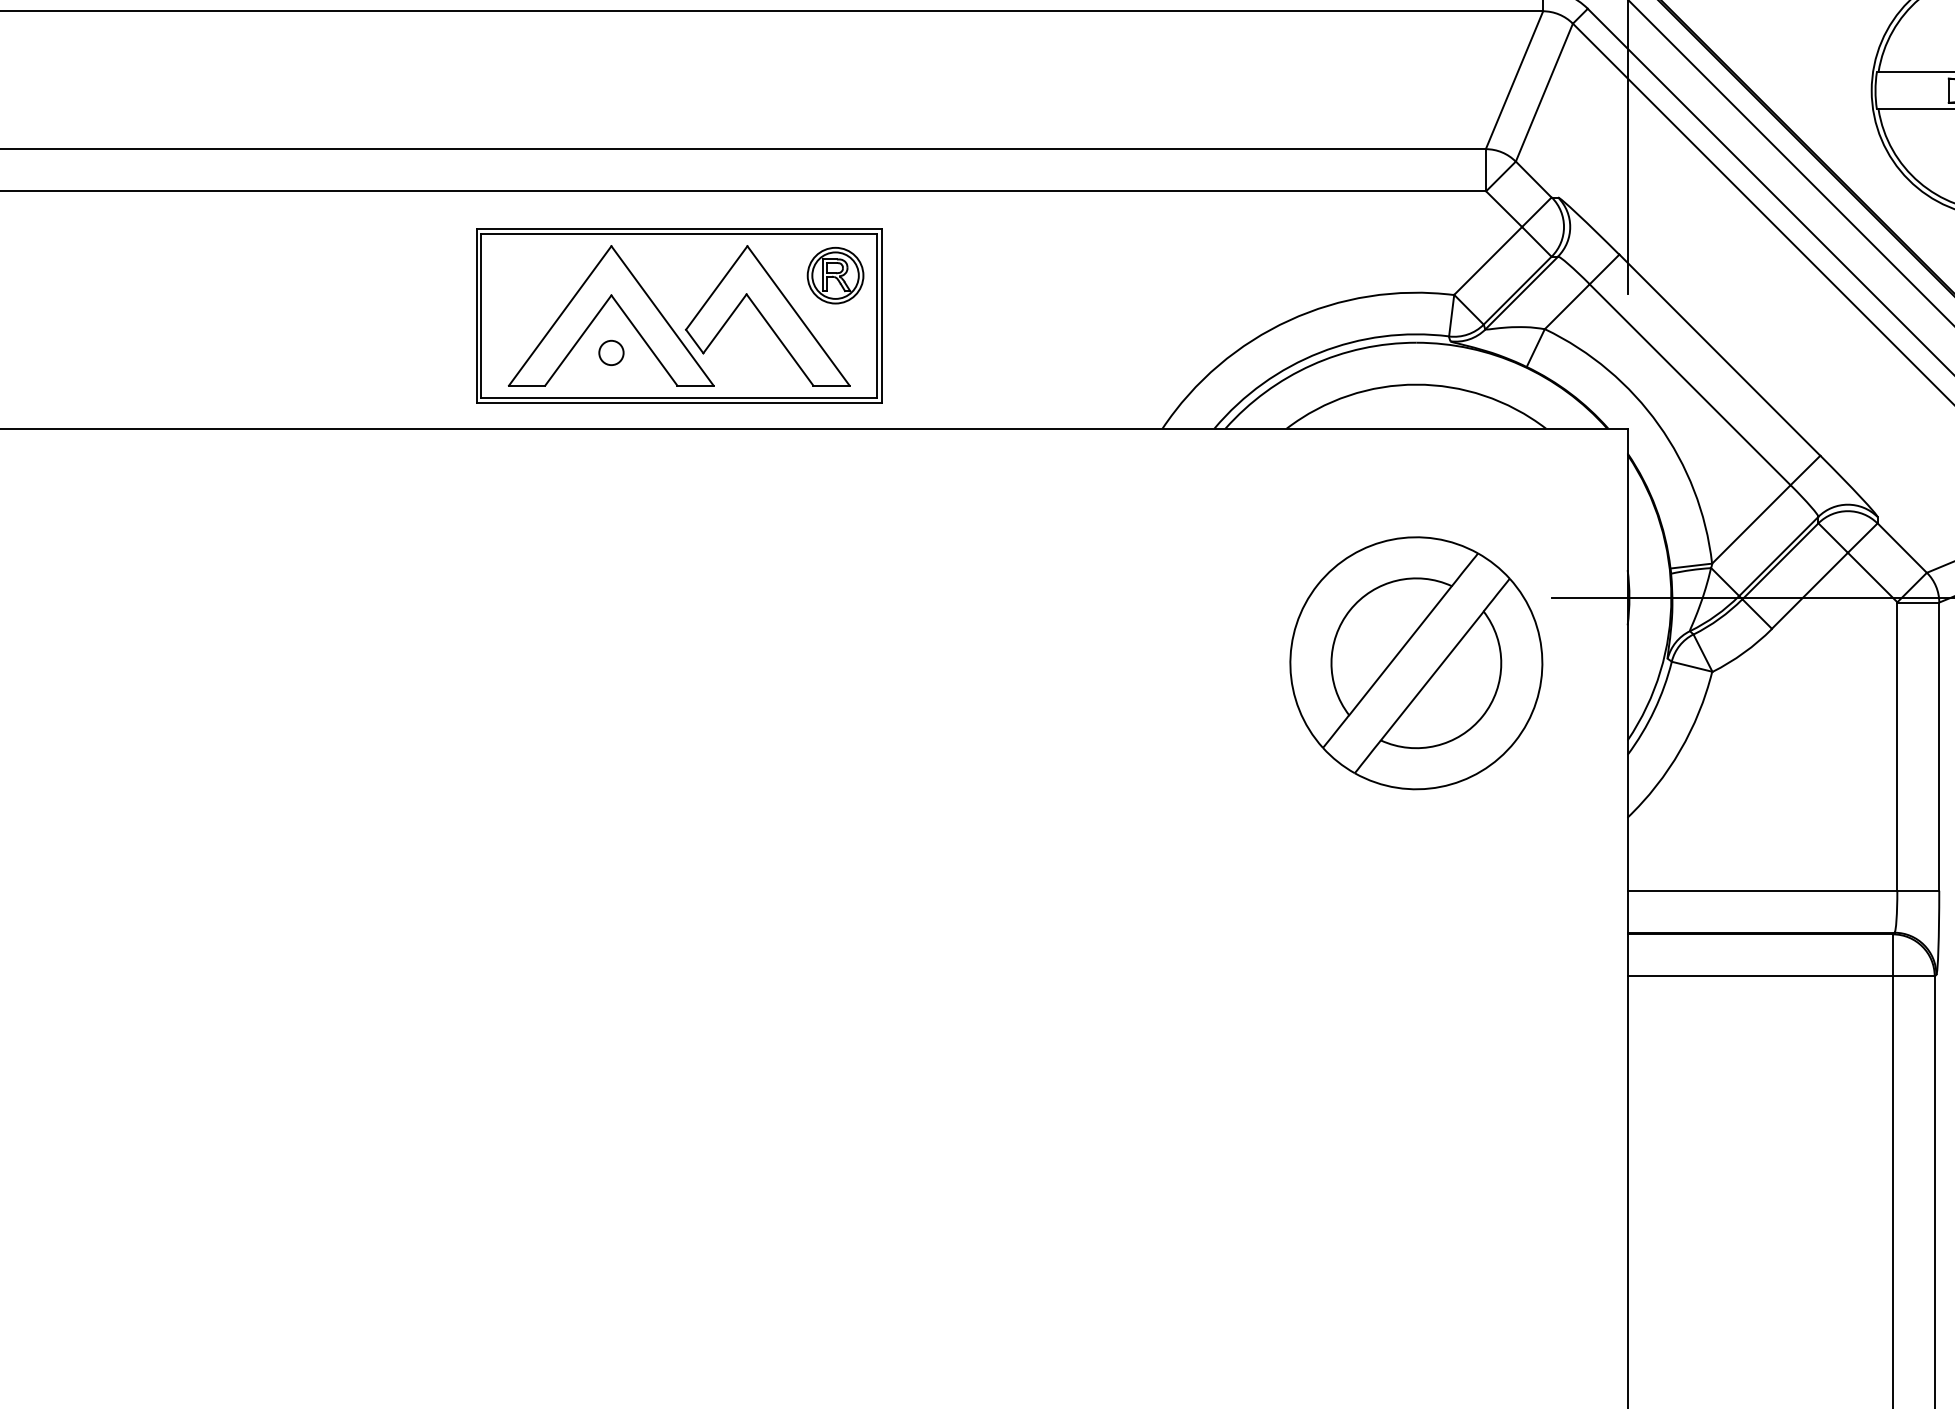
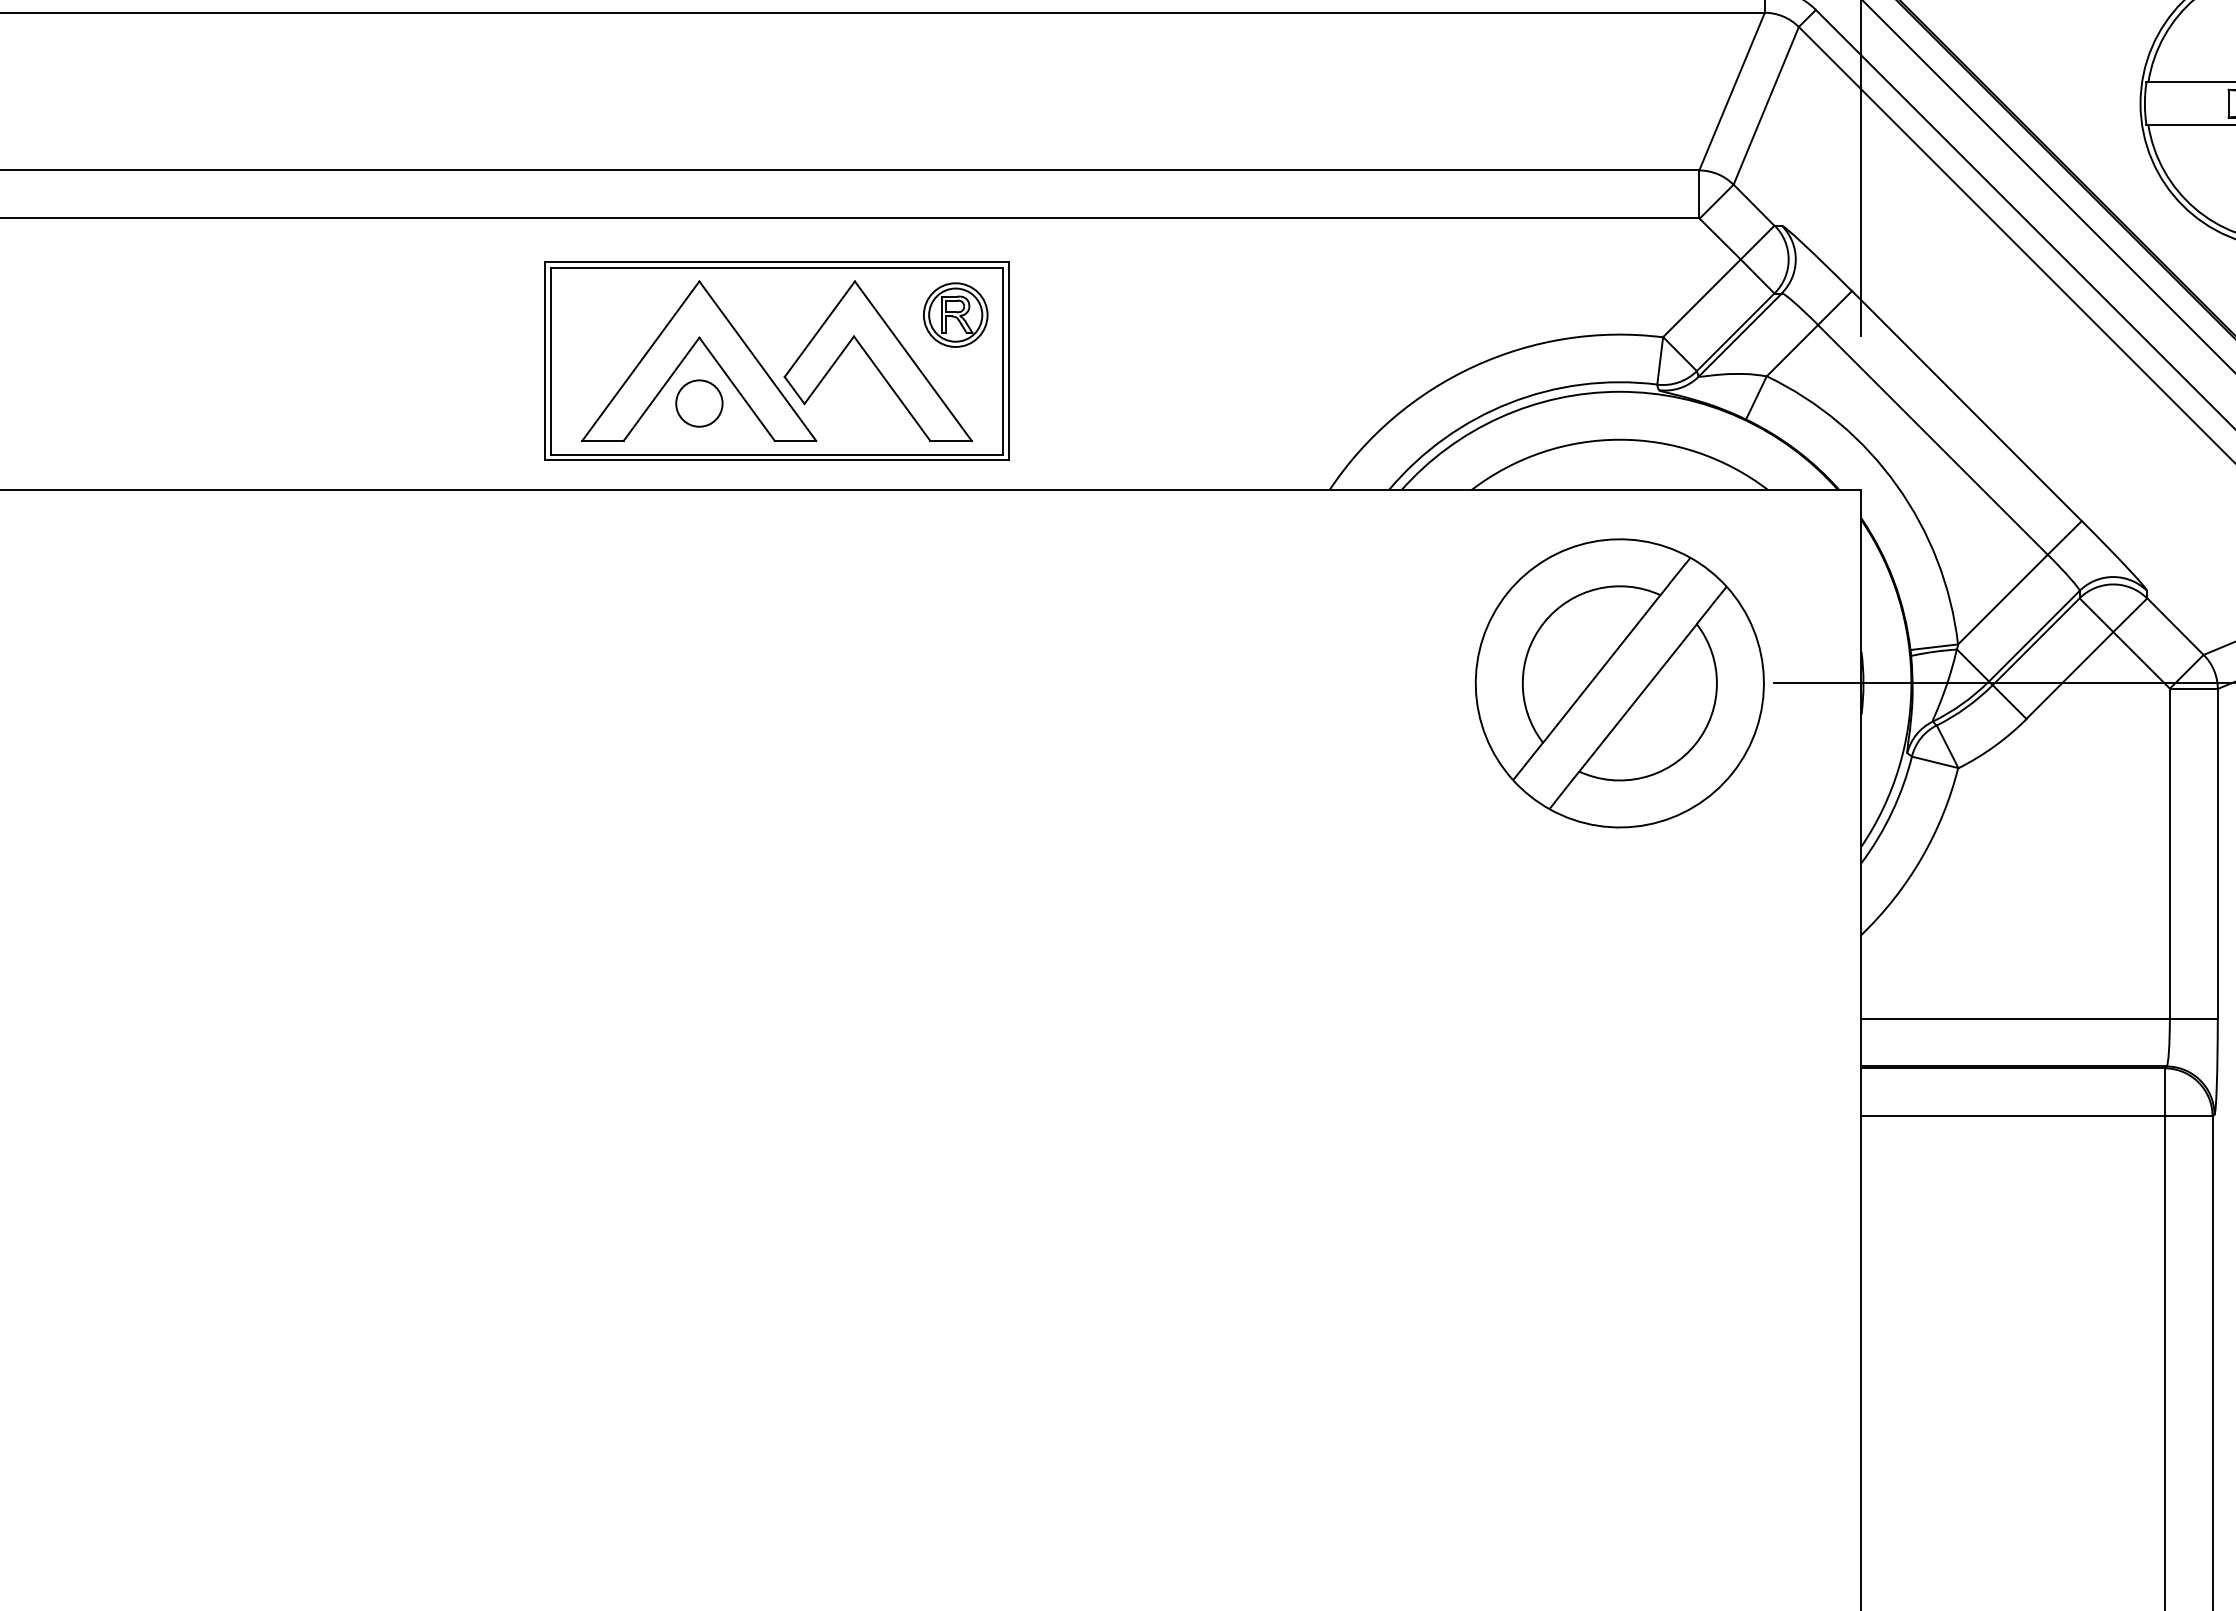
circle: (611, 352) -> (699, 403), size x1.67
part: (1416, 663) -> (1619, 683), moved

